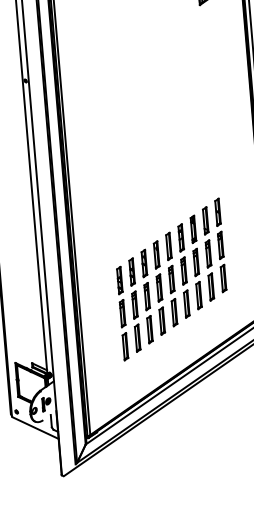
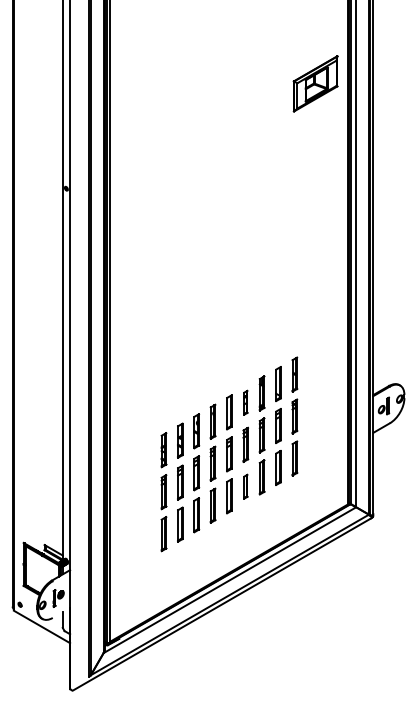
part: (180, 237) -> (245, 402), size x0.7
part: (186, 303) -> (245, 486), size x0.7

